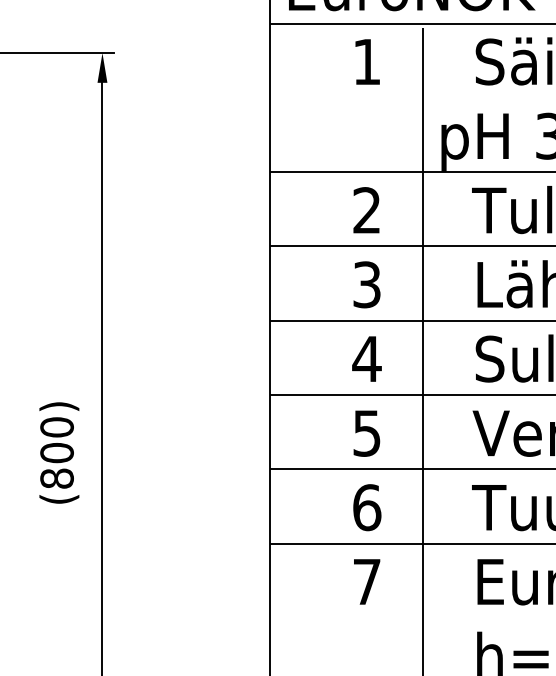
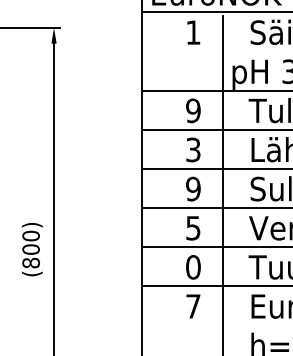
text: (367, 209) -> (193, 110), 2 -> 9
text: (367, 357) -> (193, 188), 4 -> 9
text: (57, 452) -> (31, 249), moved
text: (367, 507) -> (193, 267), 6 -> 0

